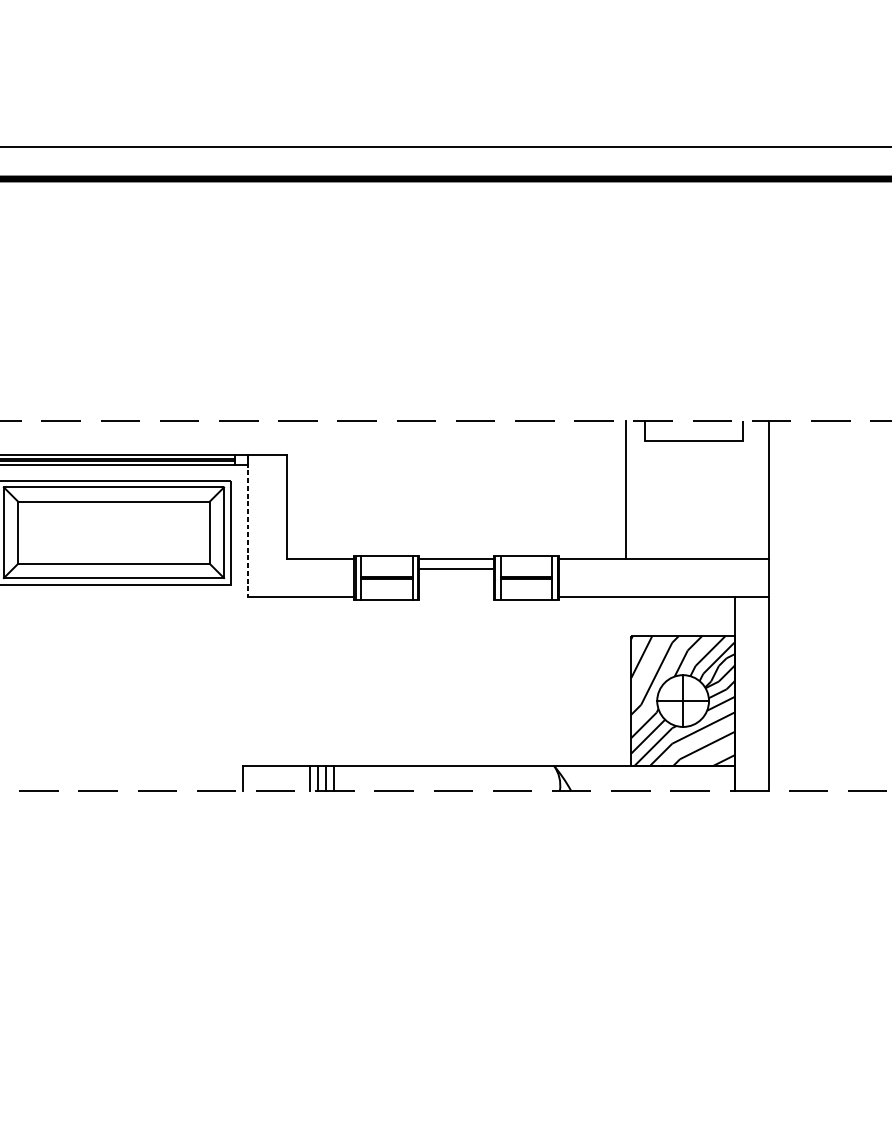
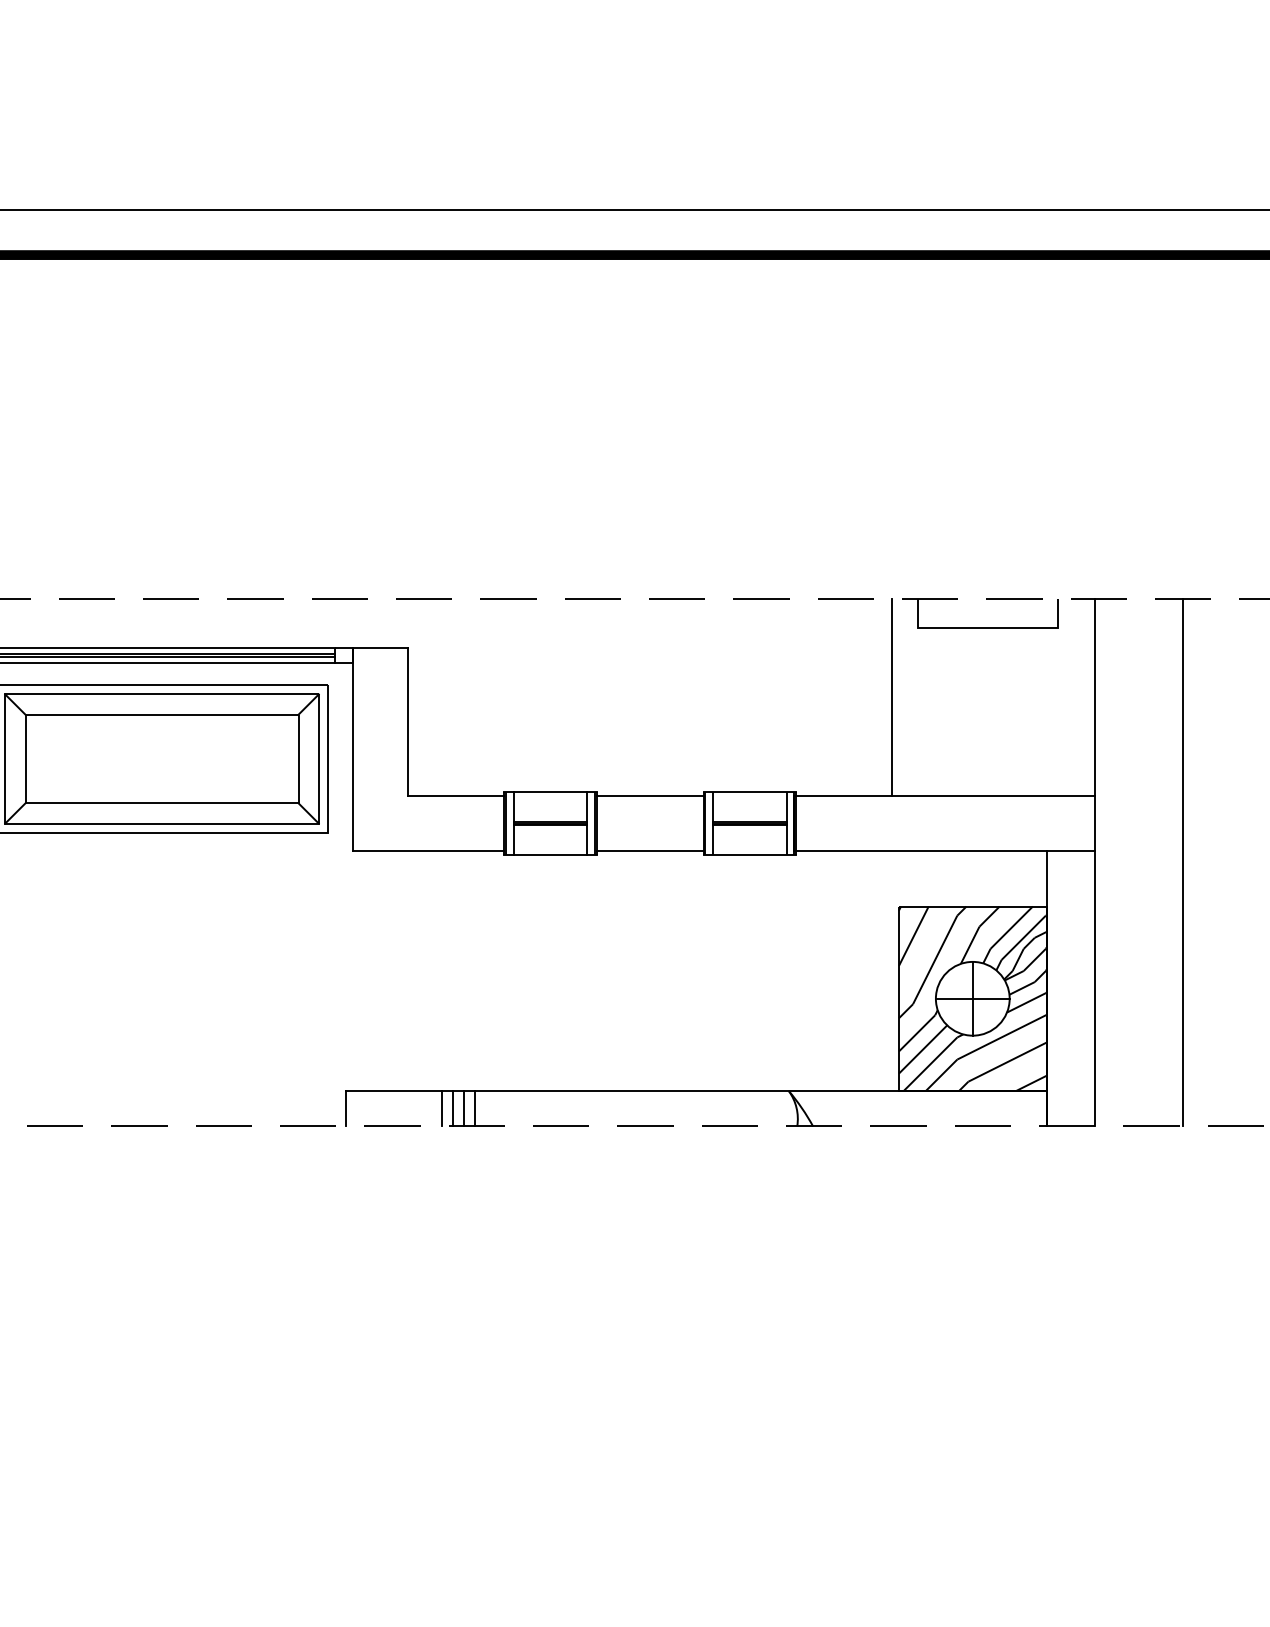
line: (248, 526) -> (353, 750), dashed -> solid
line: (456, 569) -> (649, 851), moved
line: (831, 605) -> (1183, 862), added

